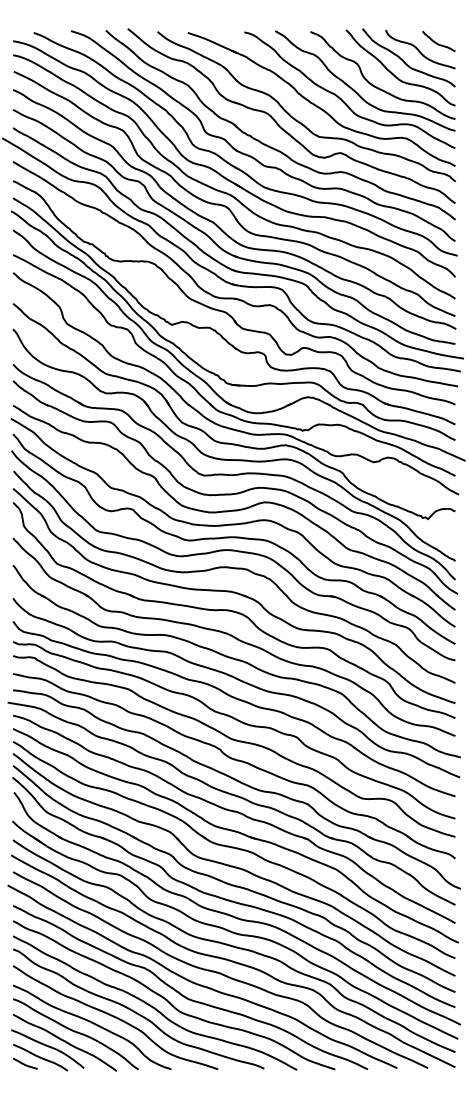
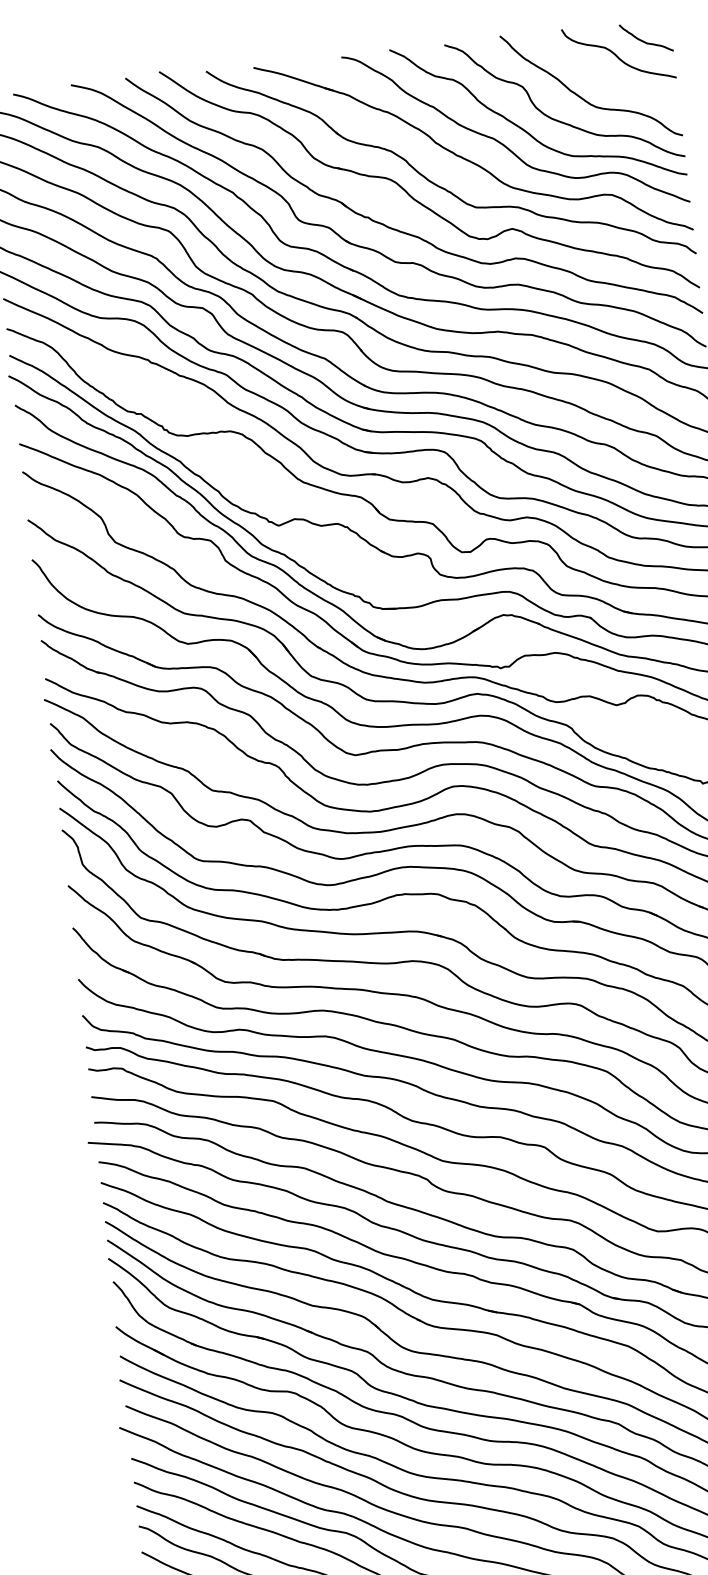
curve: (403, 59) -> (594, 72), removed

